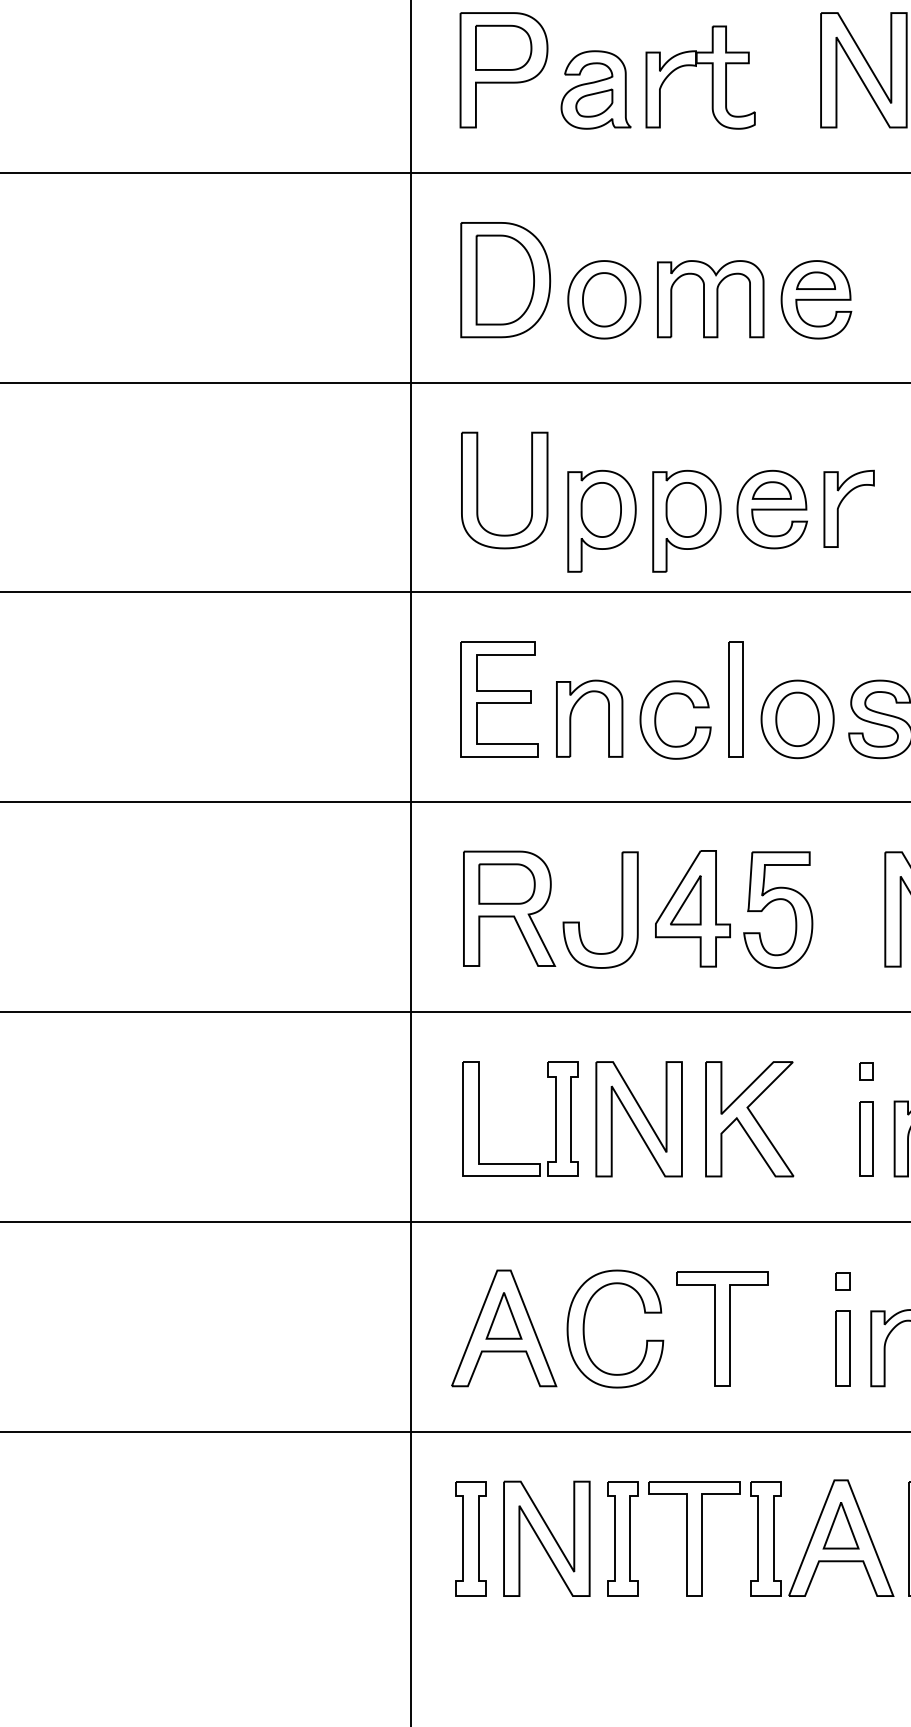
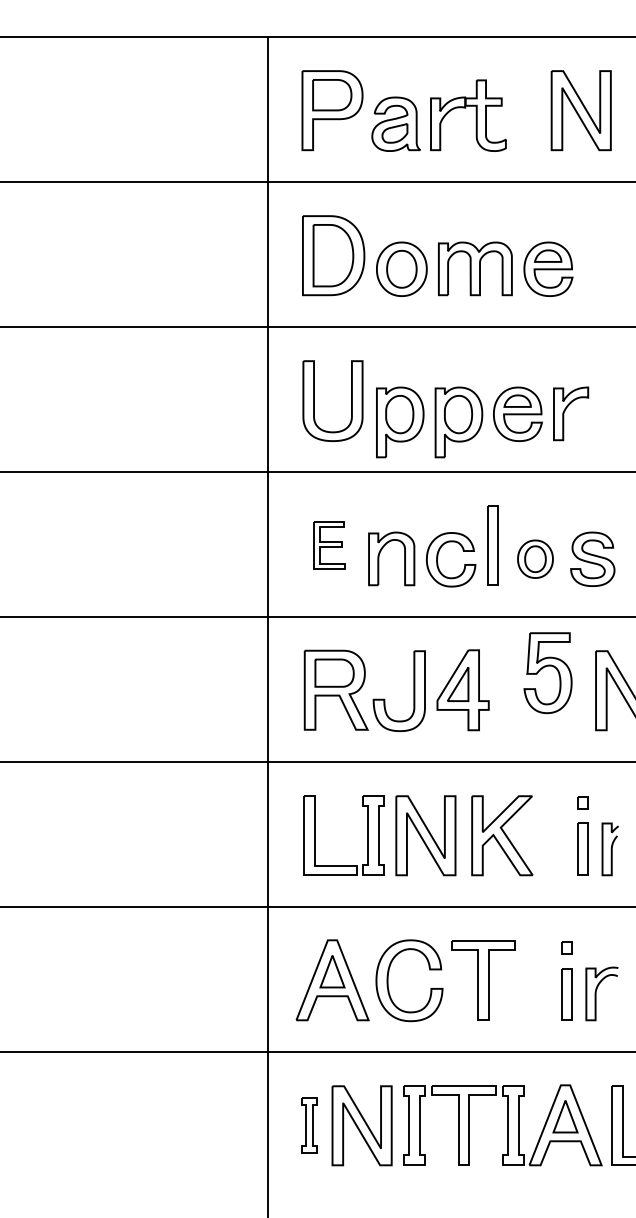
part: (499, 699) -> (329, 545), size x0.6
part: (797, 718) -> (535, 558), size x0.7
part: (774, 901) -> (545, 667), moved
part: (470, 1538) -> (309, 1125), size x0.7

